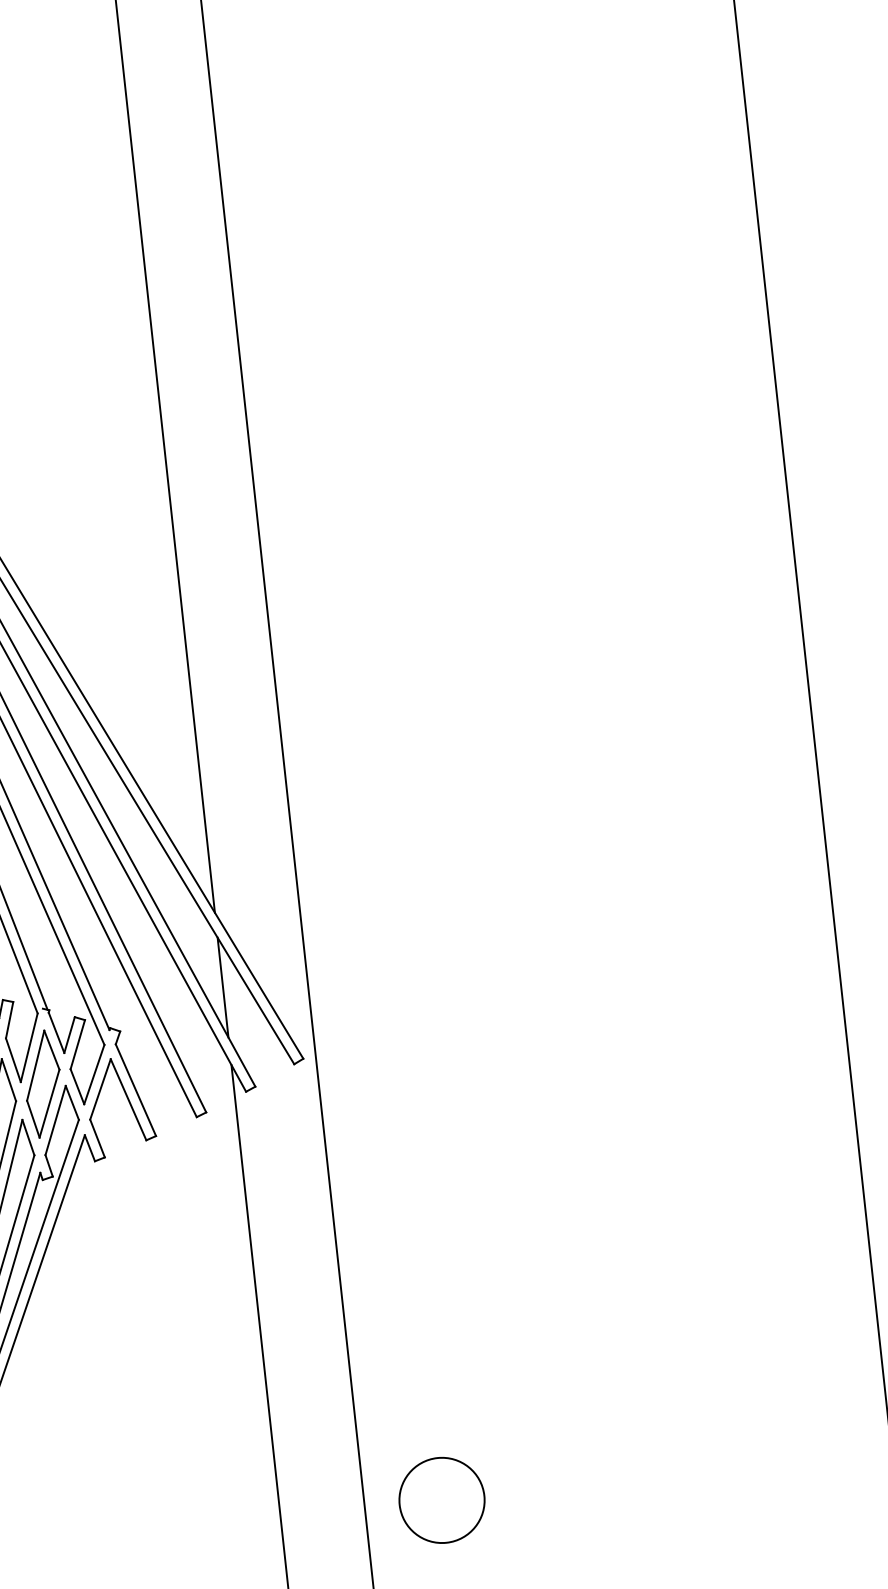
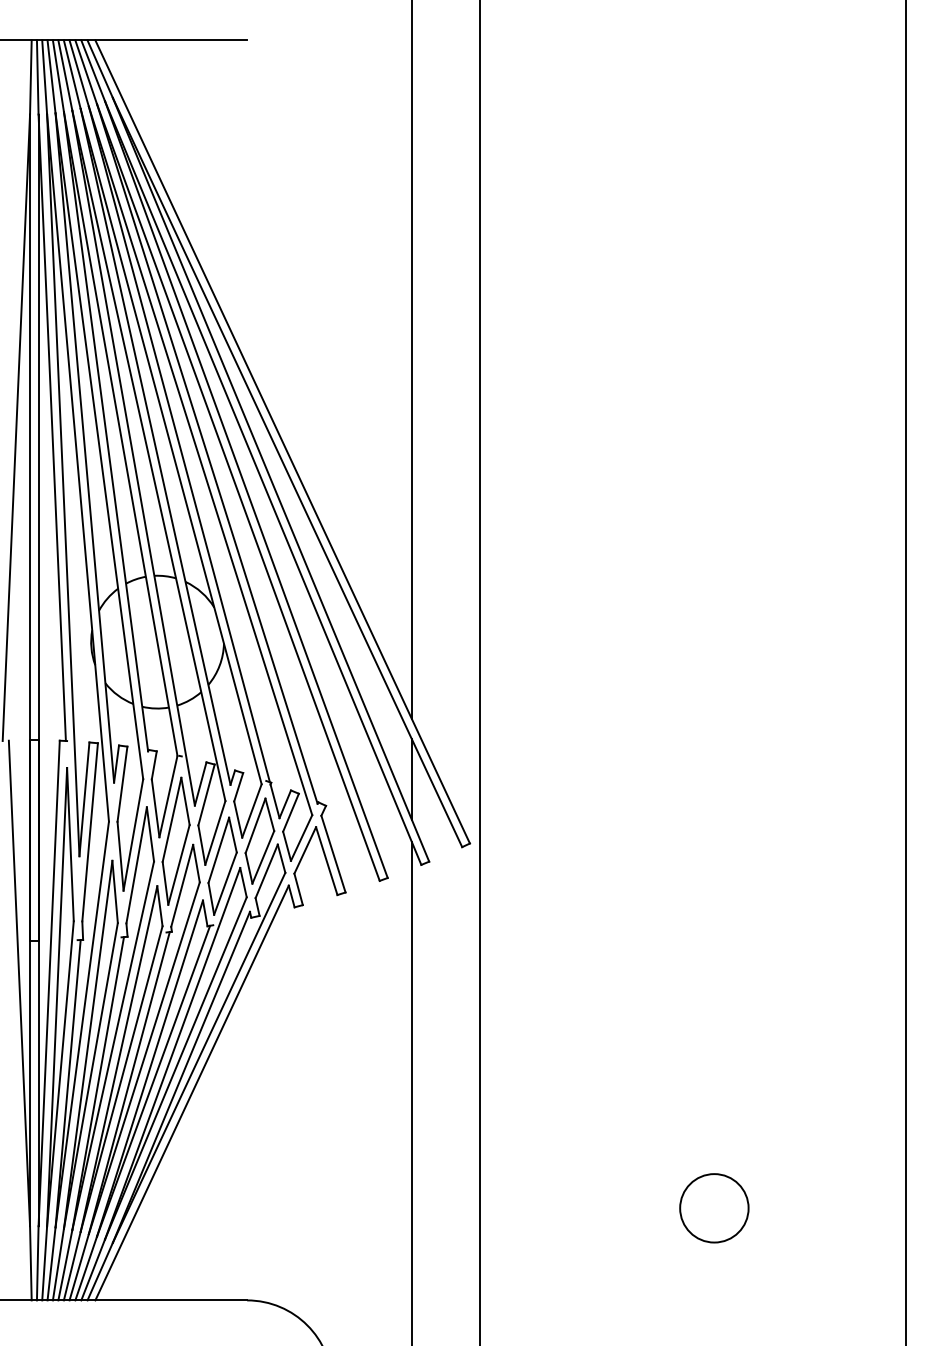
circle: (442, 1500) -> (714, 1208), moved

